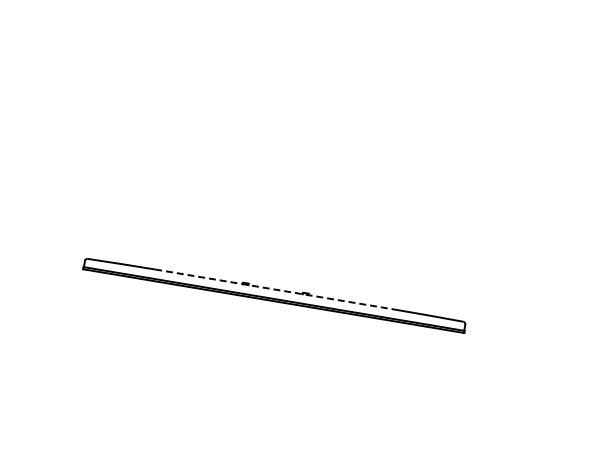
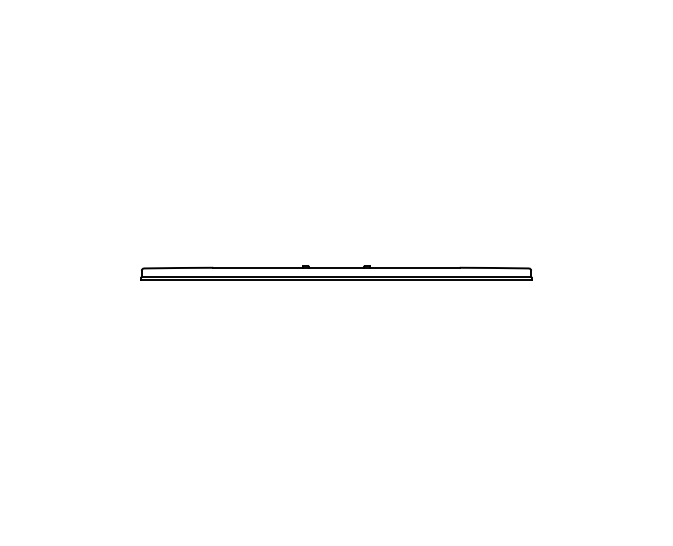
line: (275, 289) -> (336, 267), dashed -> solid

